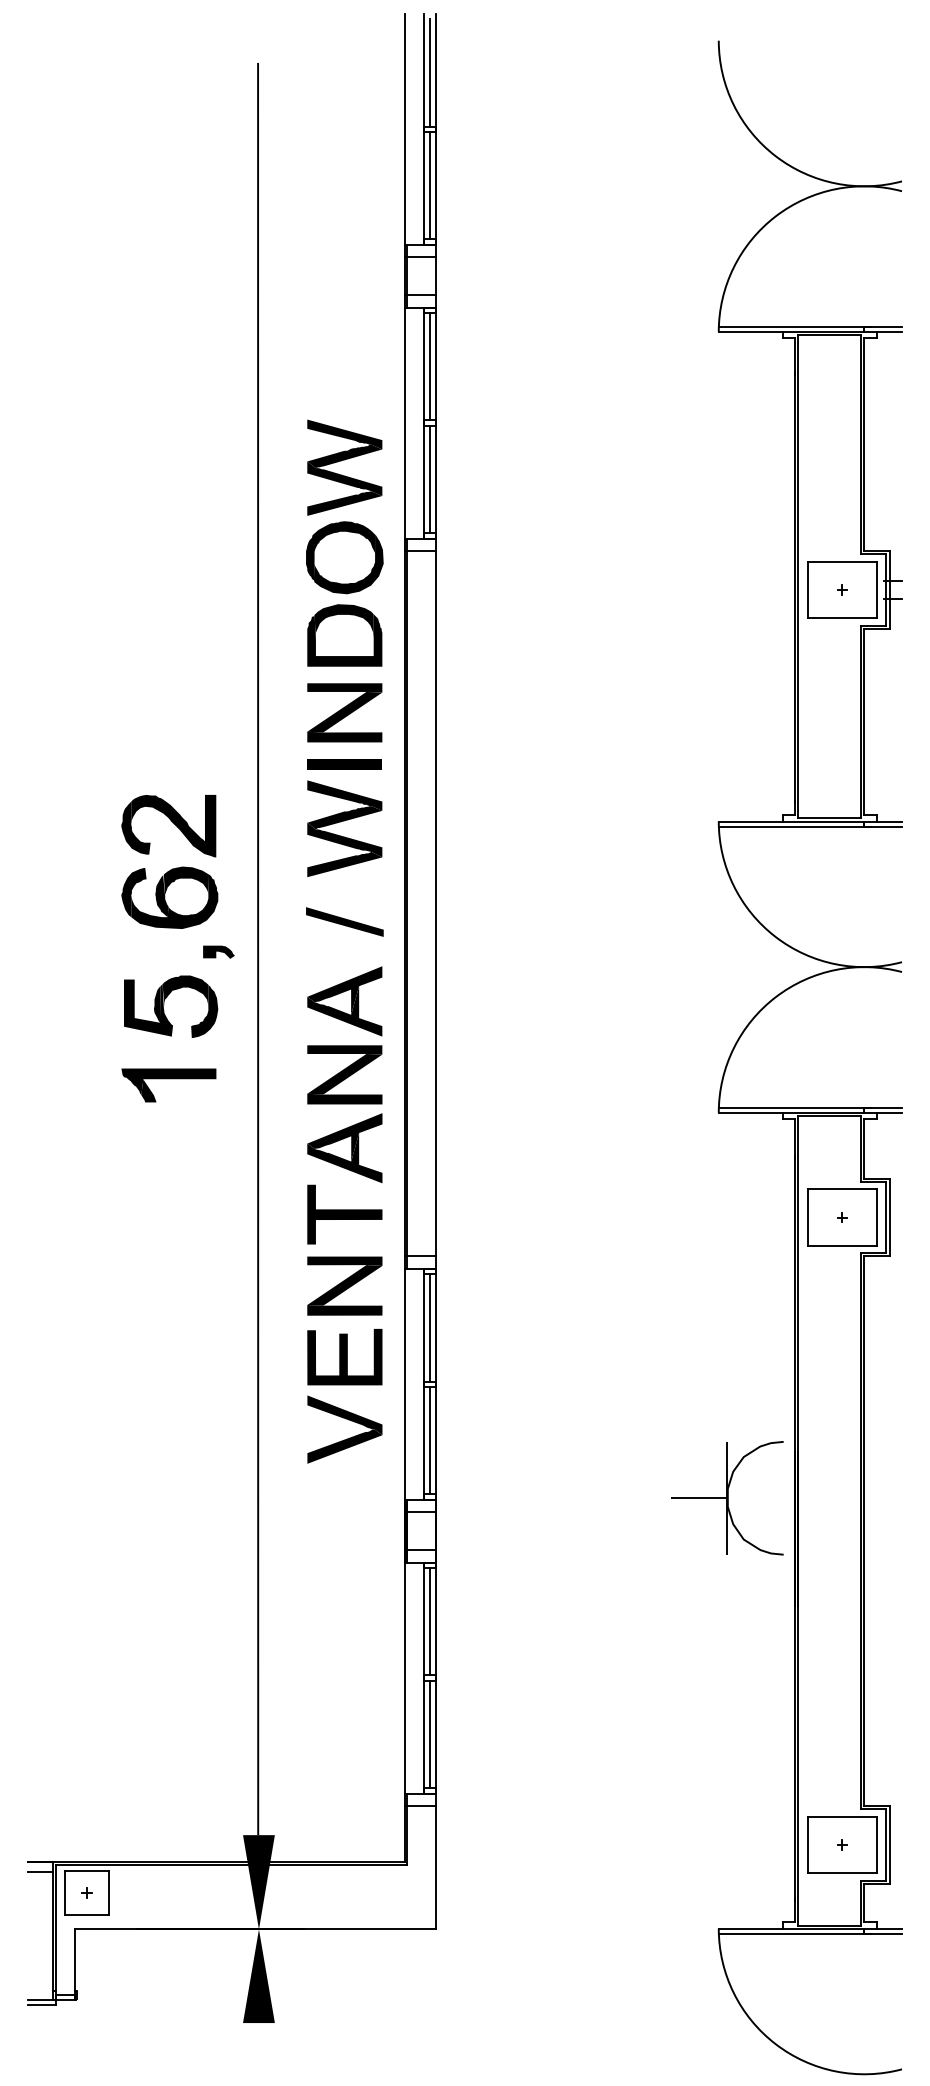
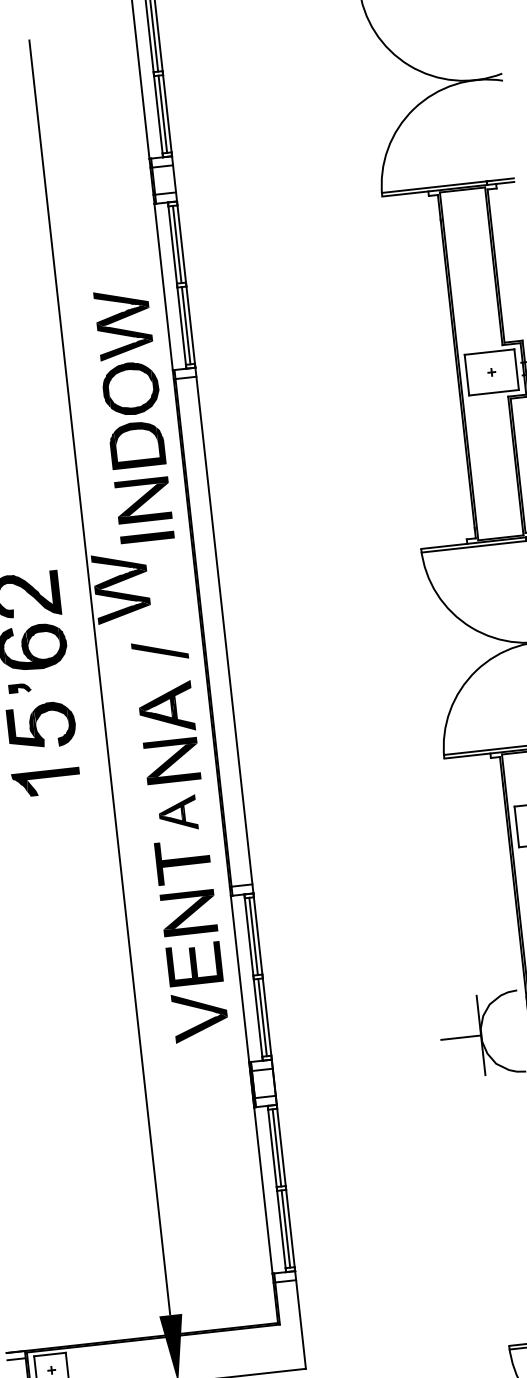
part: (344, 821) -> (120, 582), moved
part: (218, 951) -> (19, 688), moved
part: (344, 1148) -> (177, 814), size x0.7

